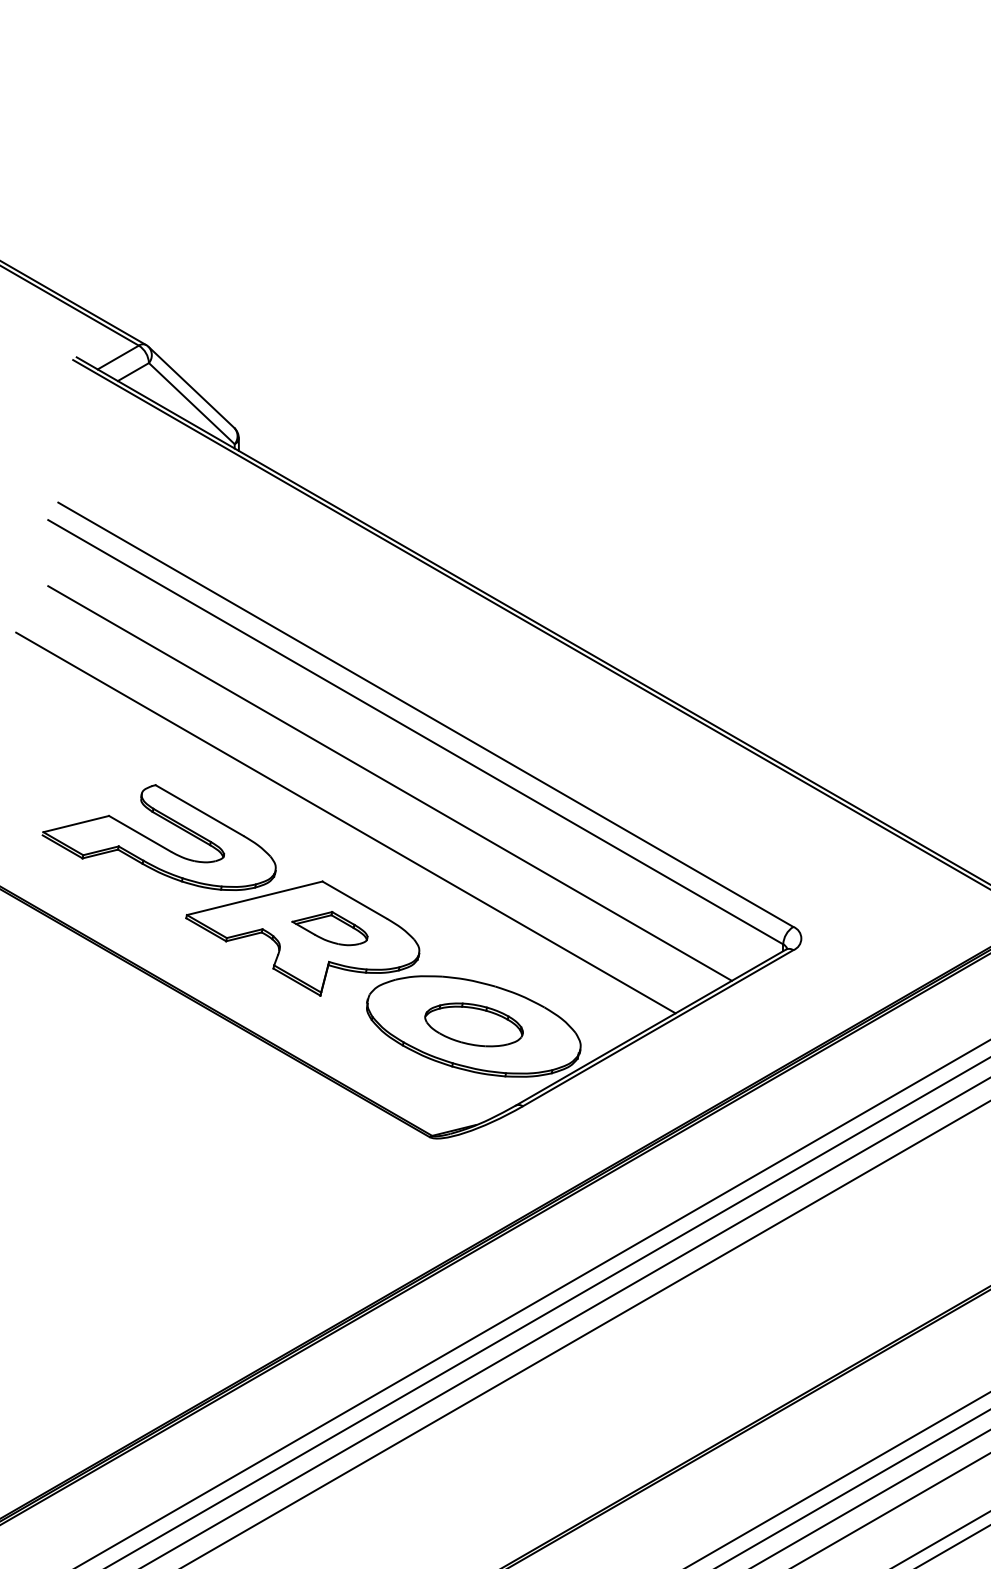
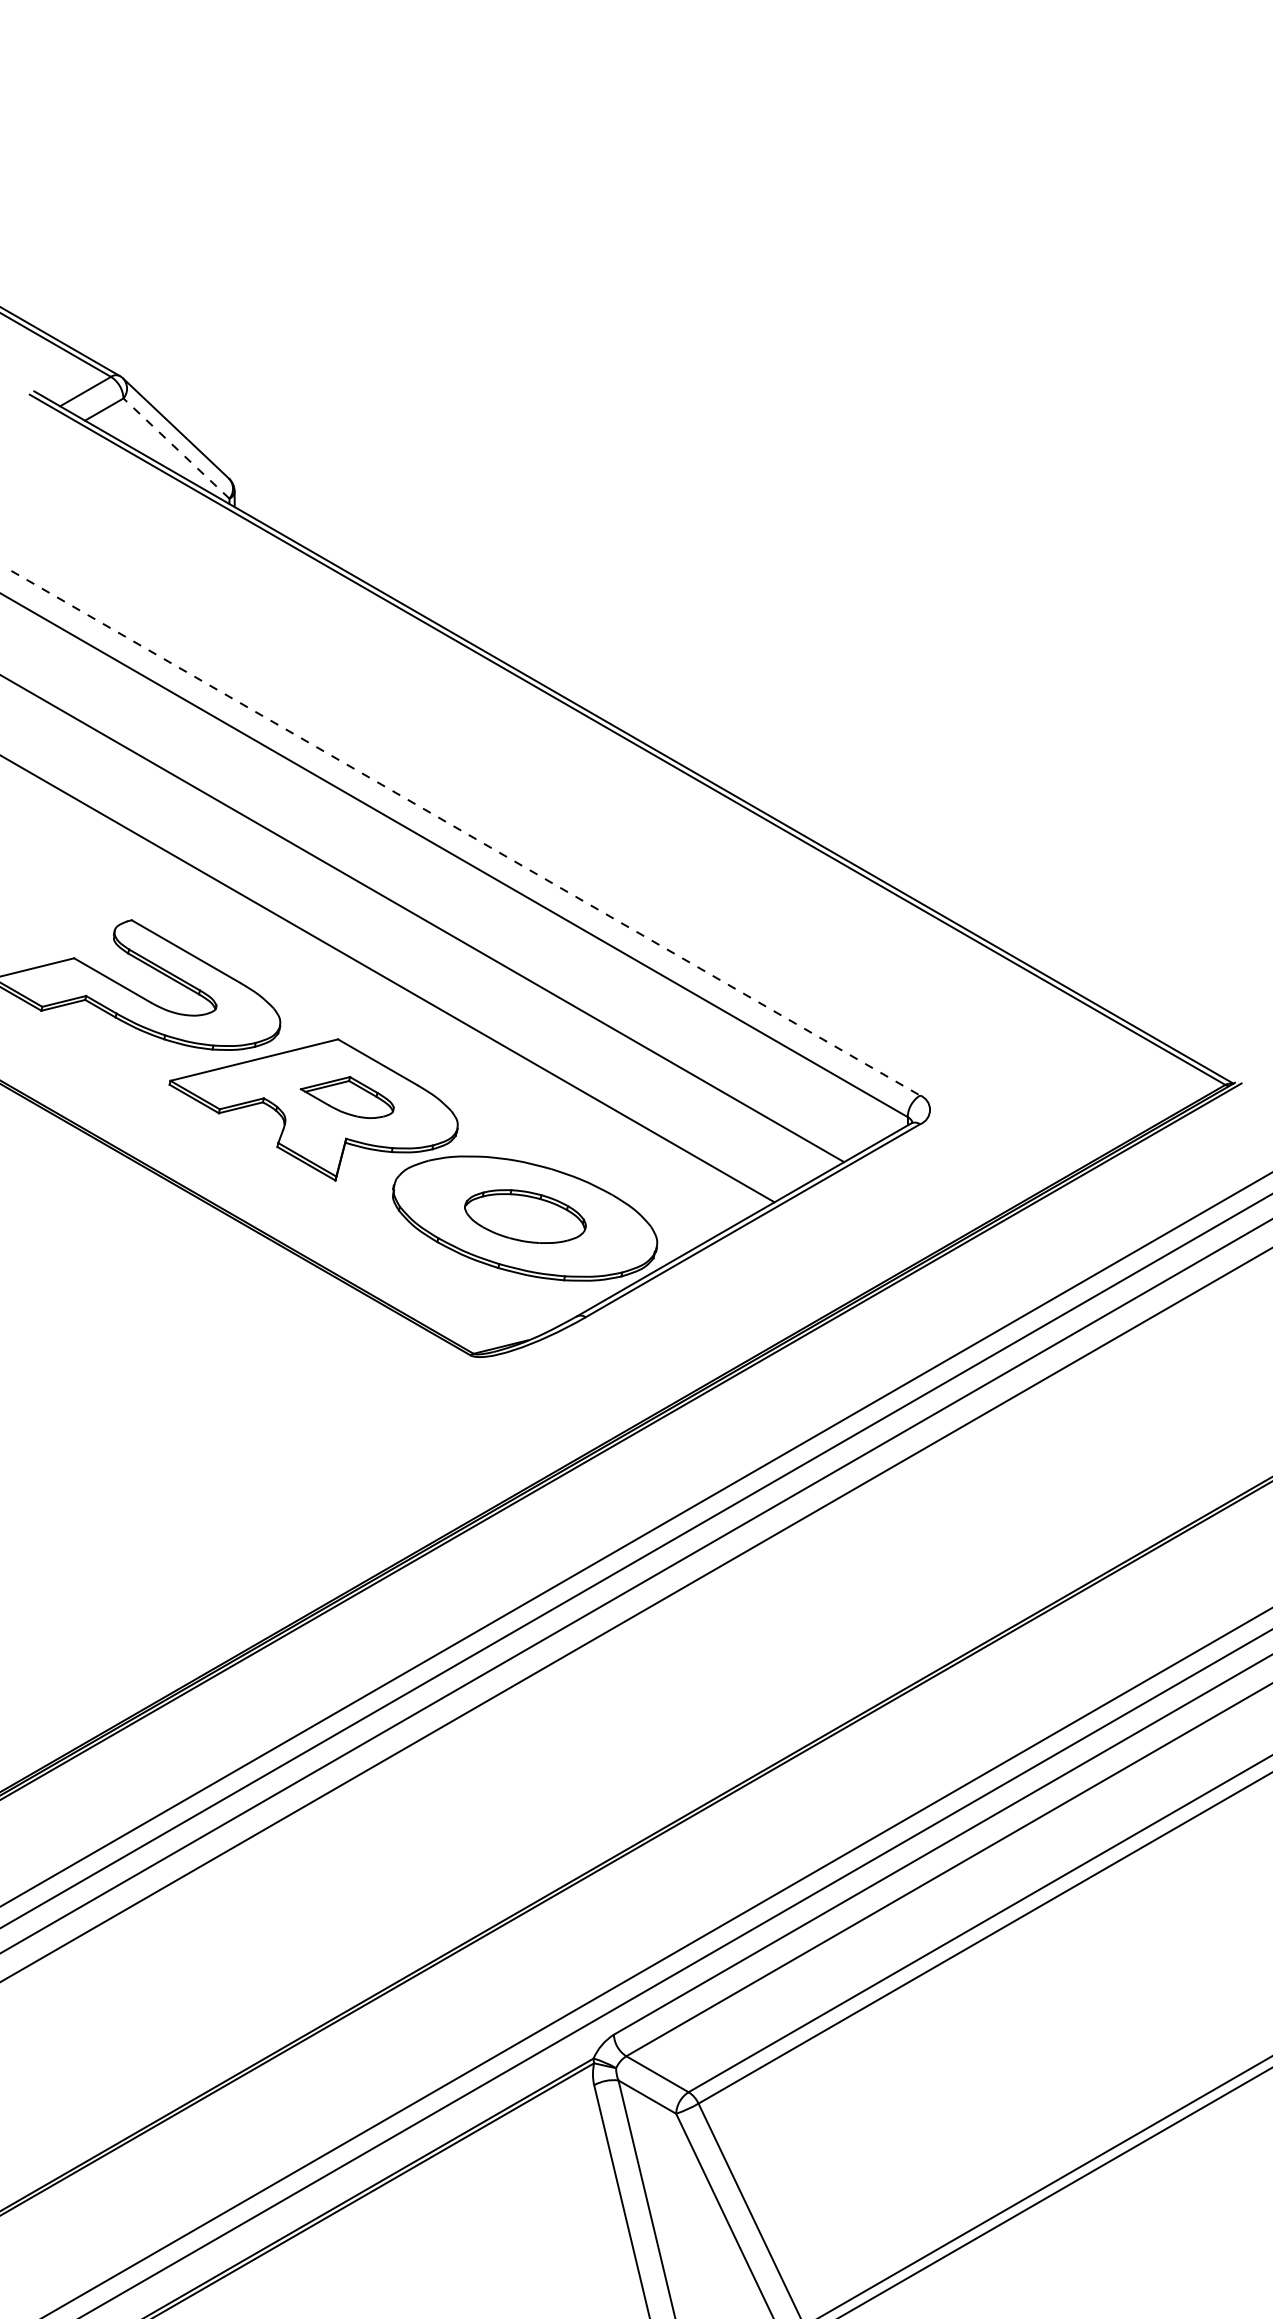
line: (191, 403) -> (176, 448), solid -> dashed
line: (425, 714) -> (465, 833), solid -> dashed

